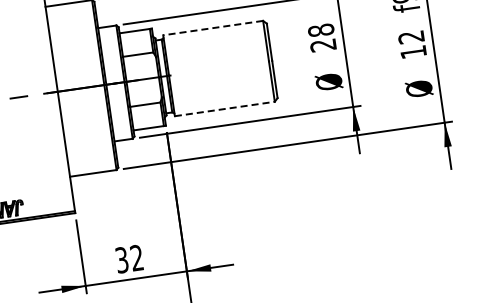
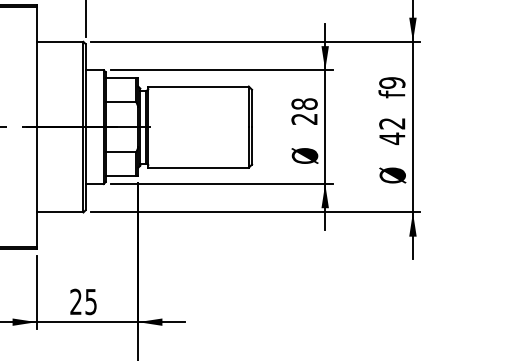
line: (213, 28) -> (198, 86), dashed -> solid
text: (413, 52) -> (392, 138), 12 -> 42
line: (225, 108) -> (199, 167), dashed -> solid
text: (129, 258) -> (83, 301), 32 -> 25

